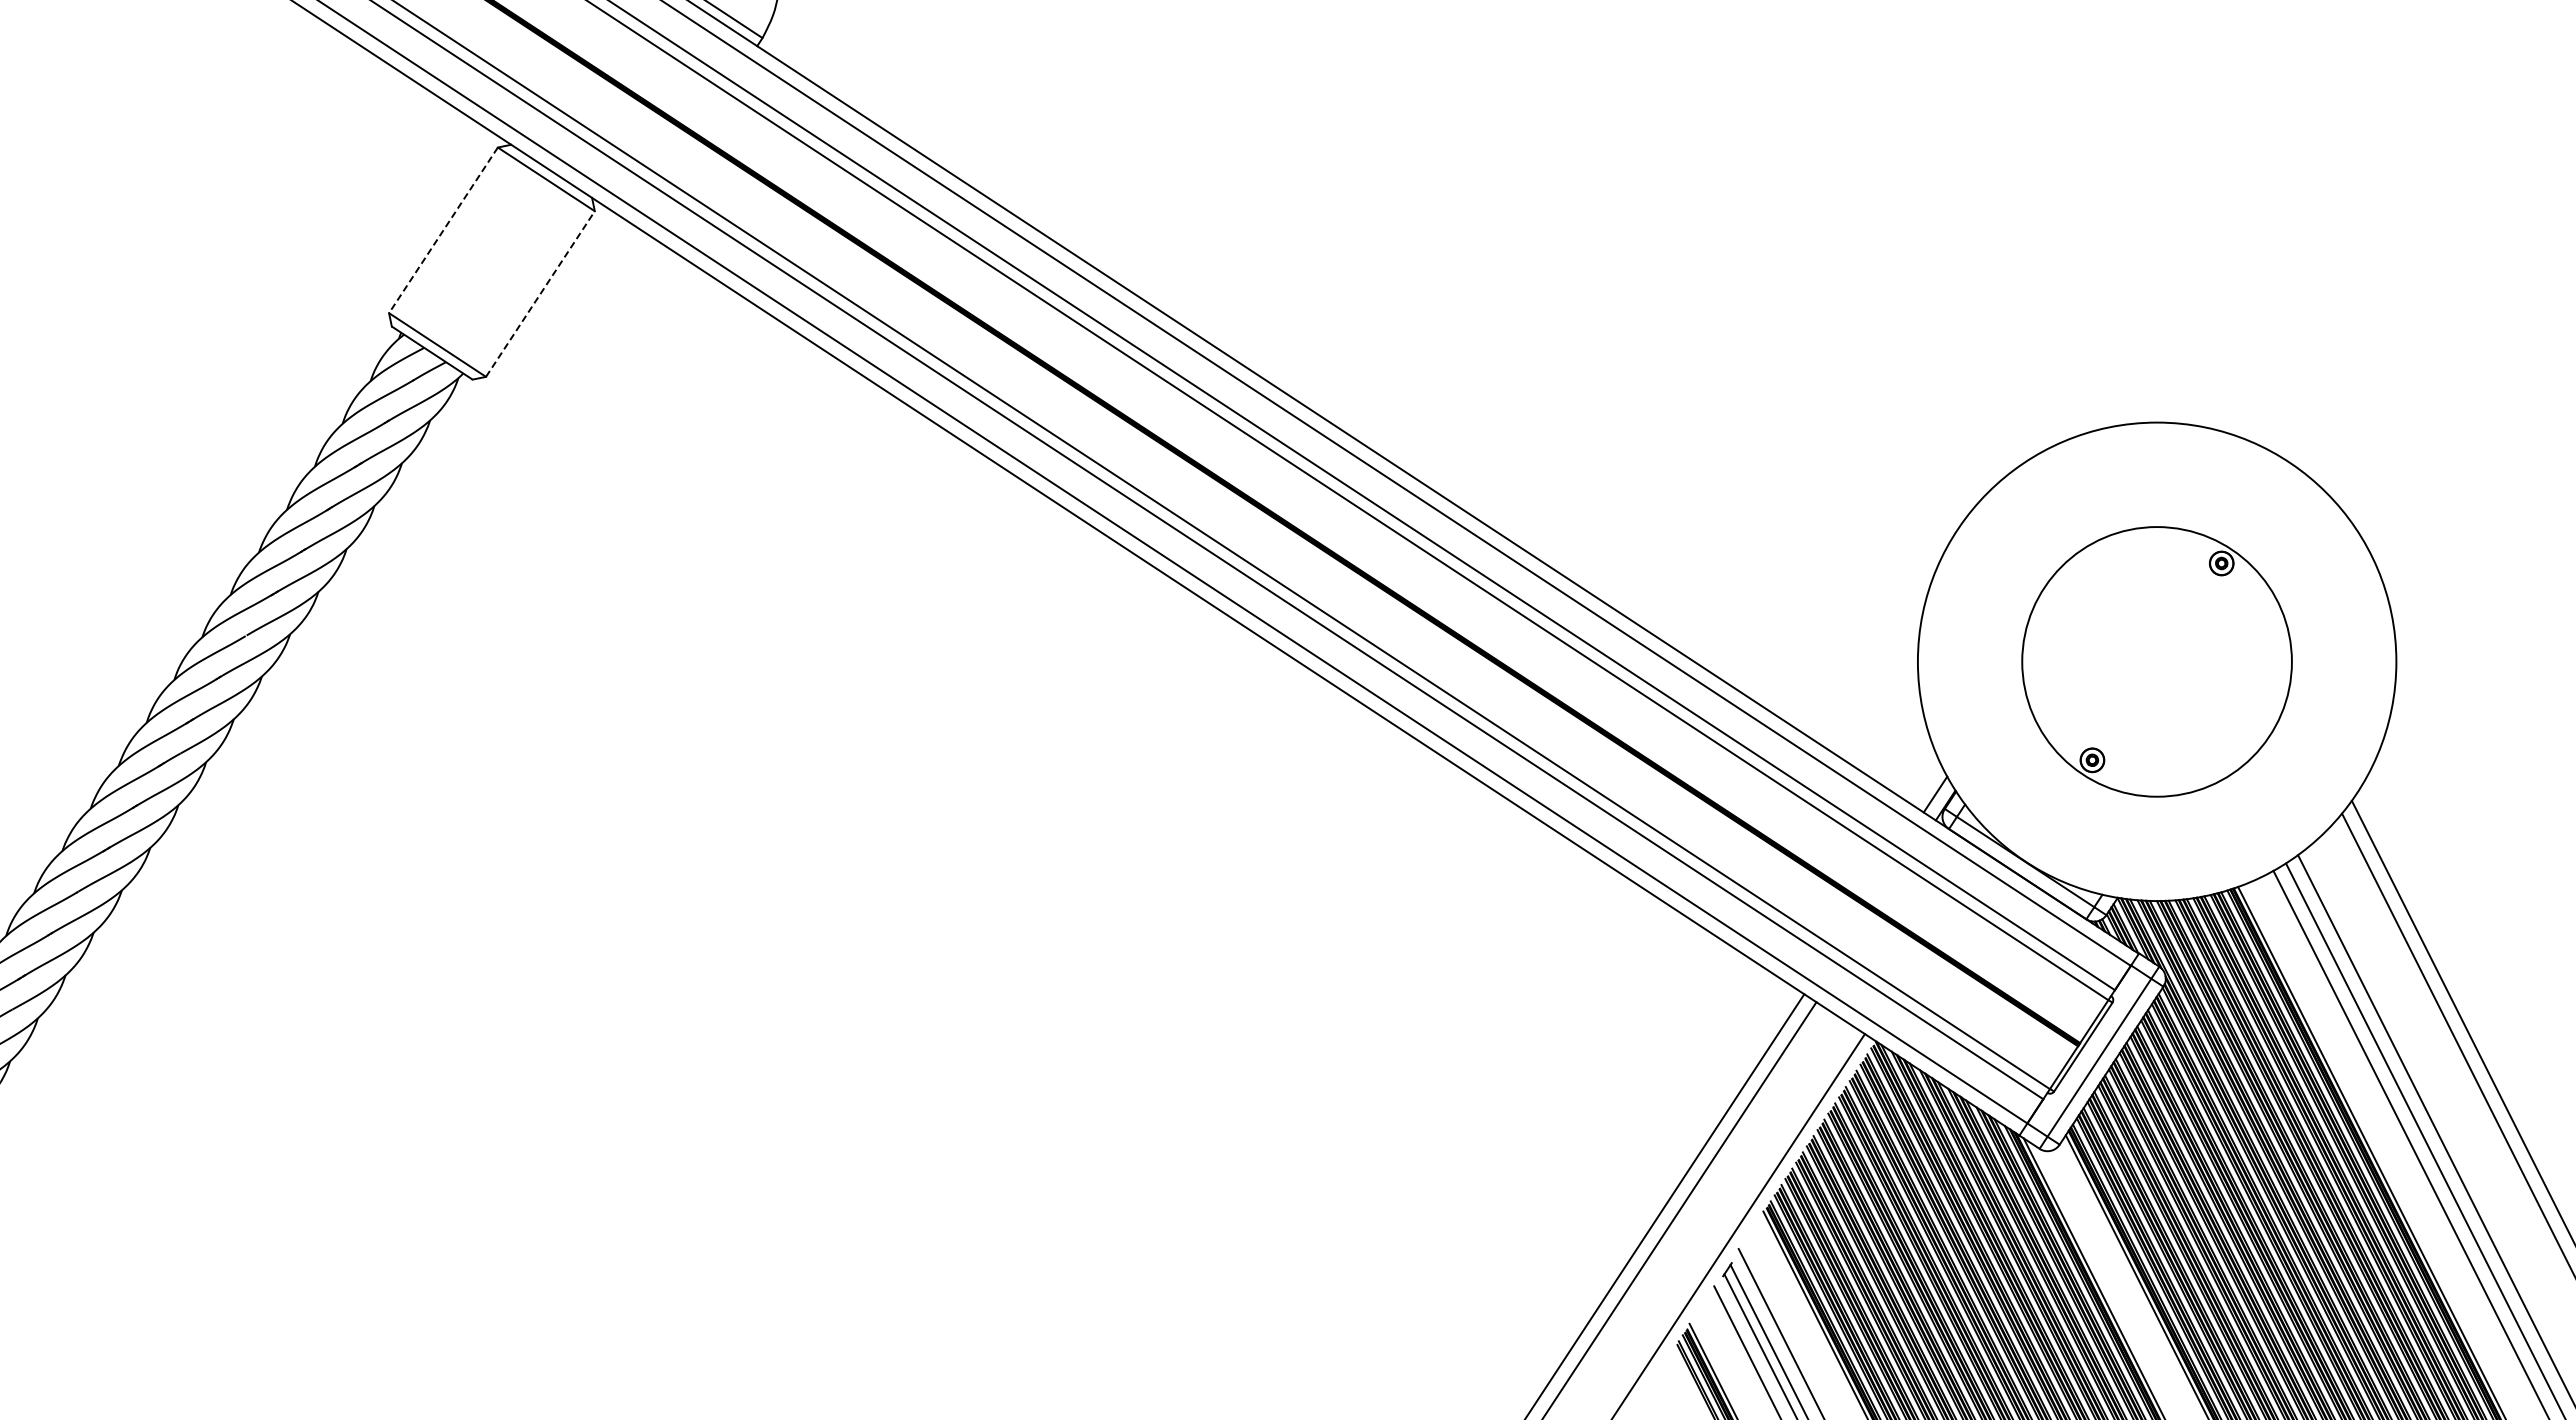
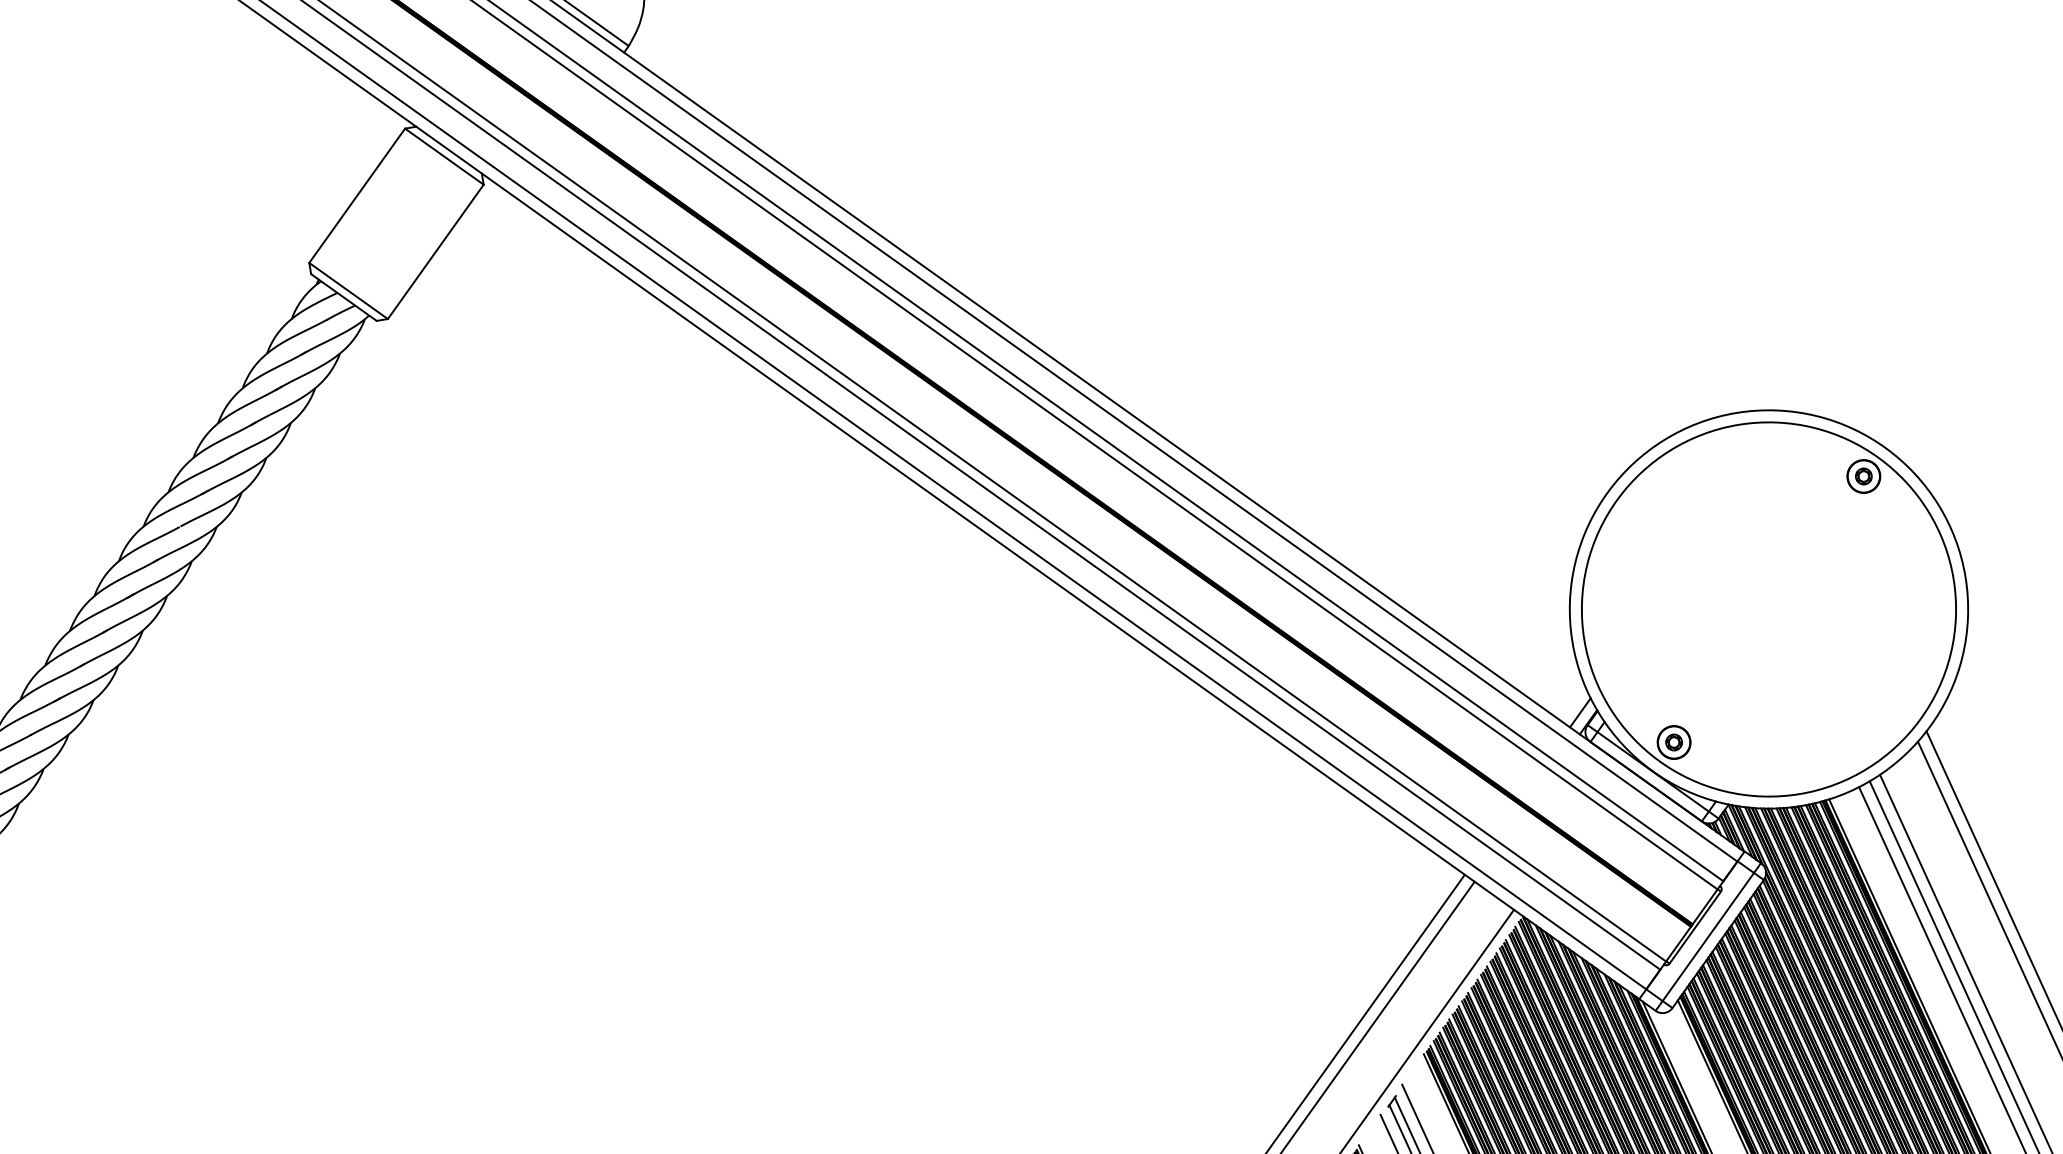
line: (443, 230) -> (357, 195), dashed -> solid
line: (540, 293) -> (435, 251), dashed -> solid
part: (2156, 661) -> (1768, 609), size x1.67

